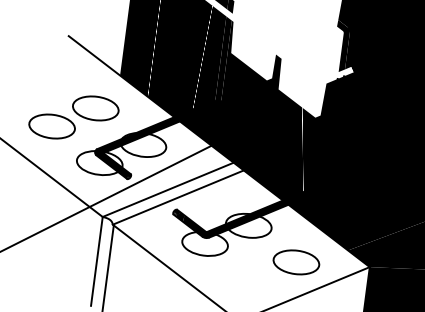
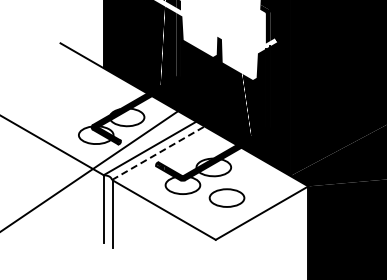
part: (74, 117) -> (72, 103), removed
line: (178, 197) -> (158, 153), solid -> dashed
part: (295, 261) -> (226, 197), moved

